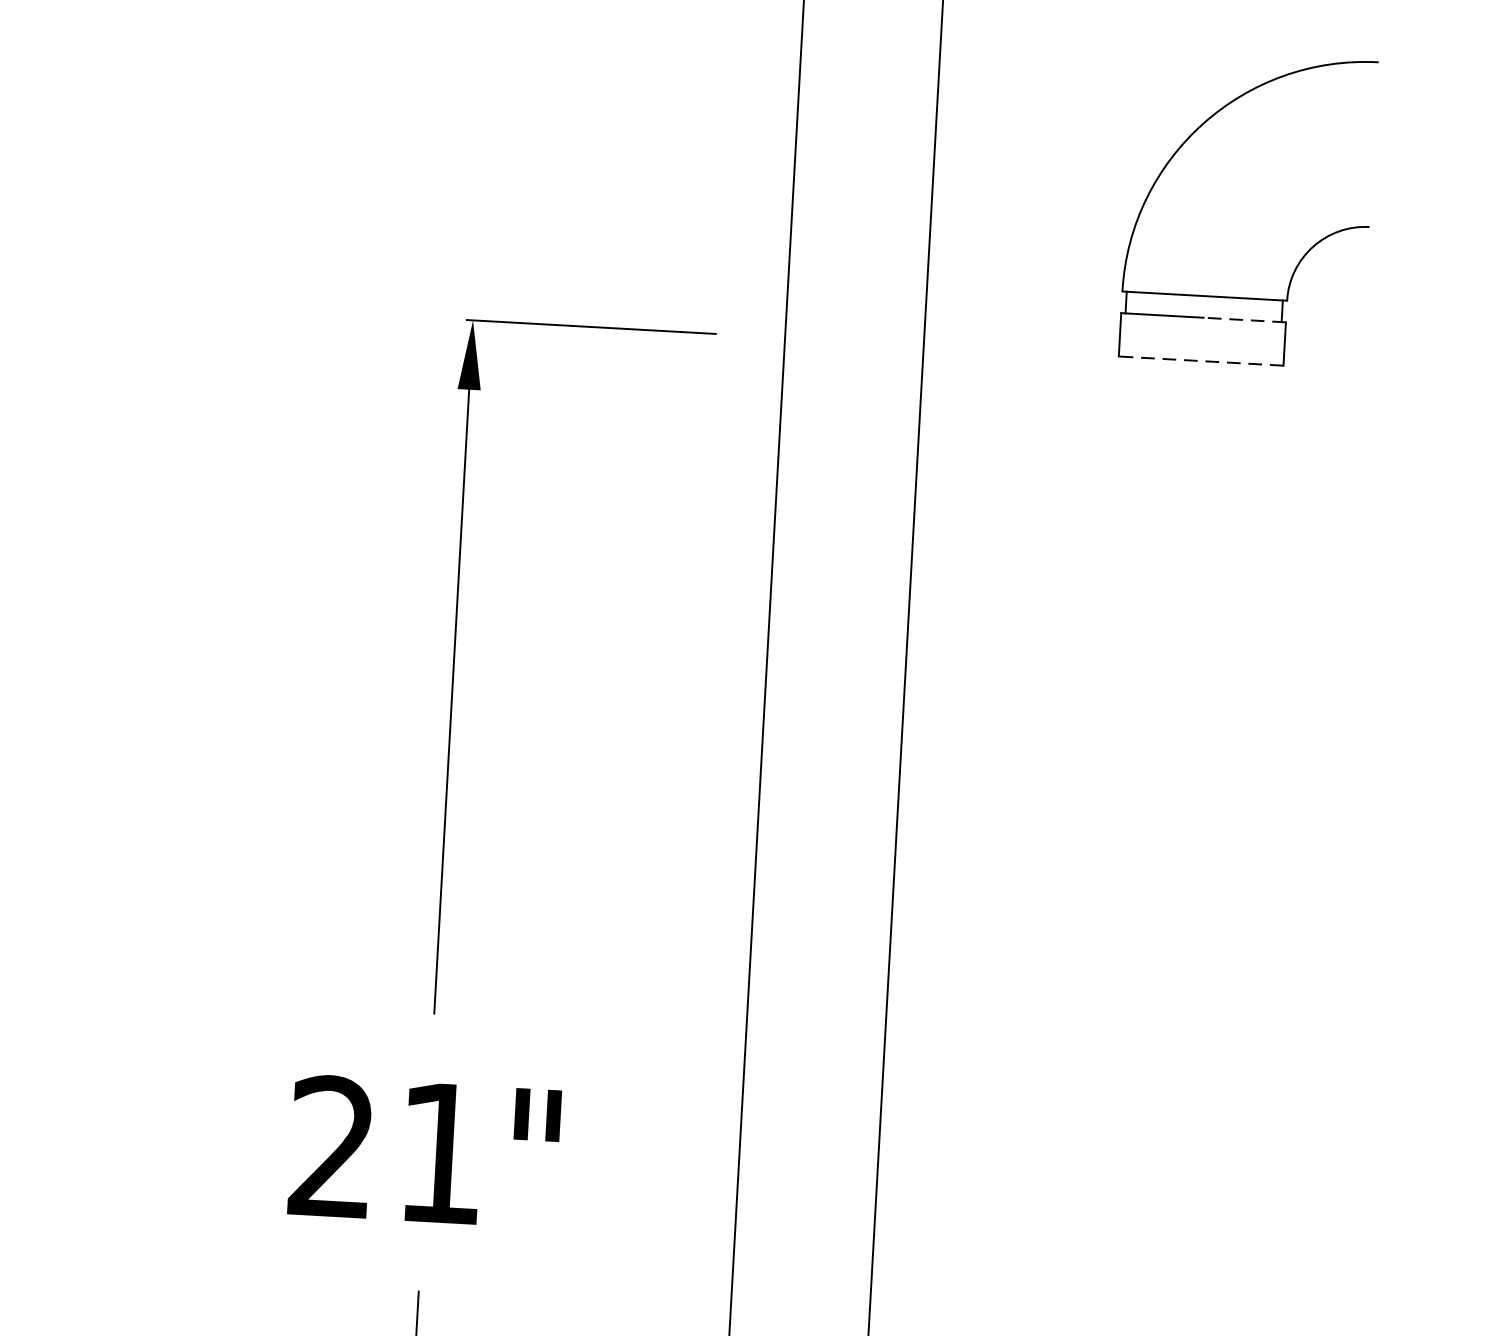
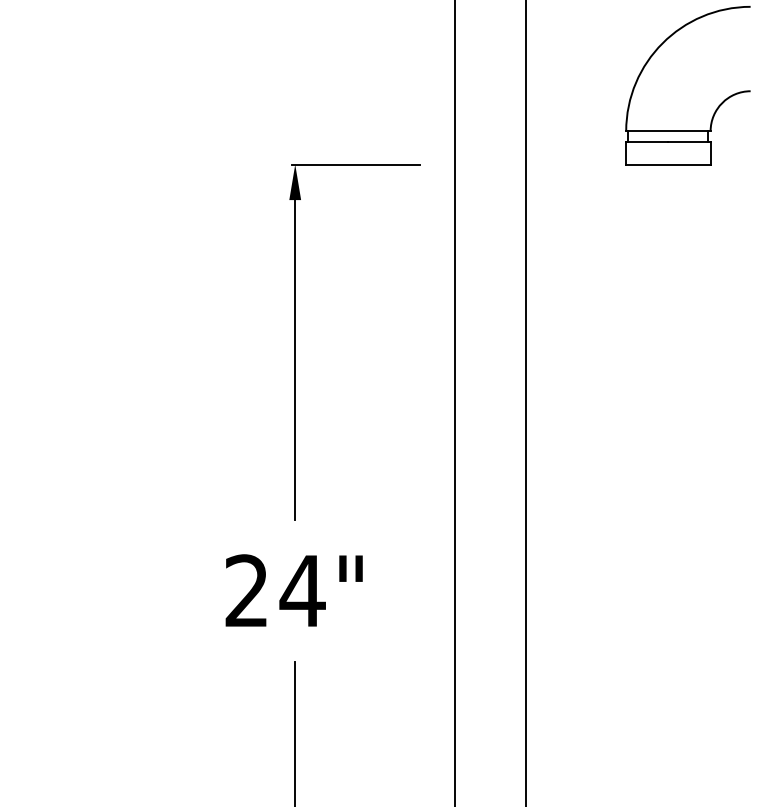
line: (1244, 320) -> (689, 142), dashed -> solid
line: (1199, 360) -> (667, 164), dashed -> solid
text: (440, 1152) -> (302, 590), 21" -> 24"

